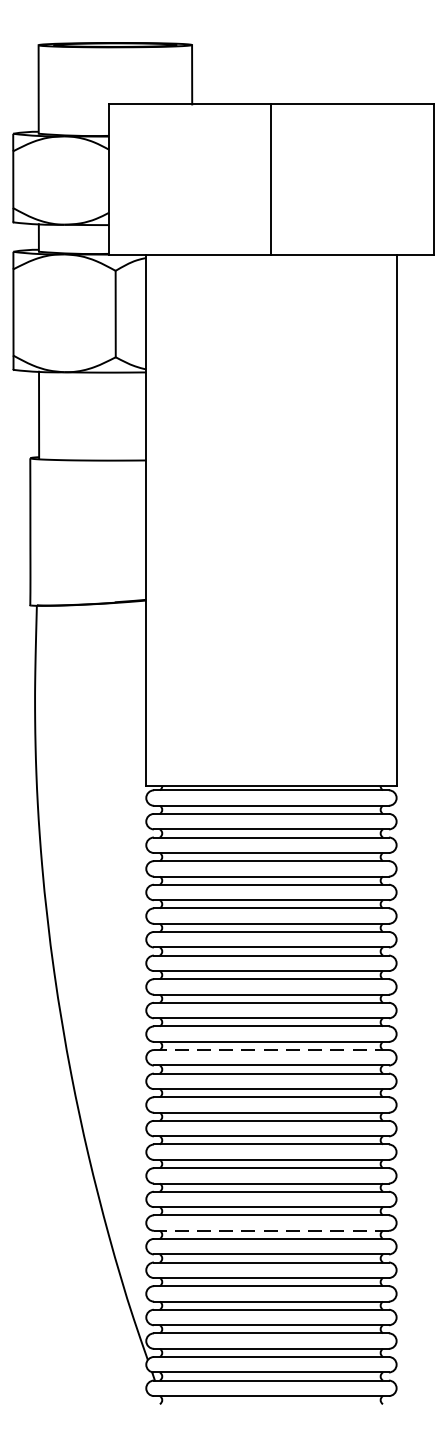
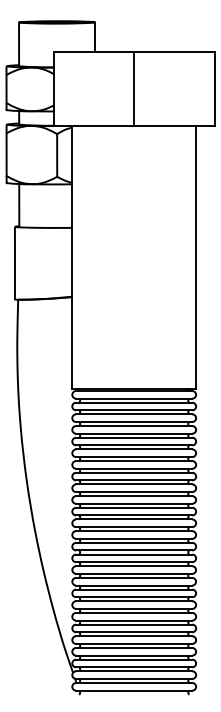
line: (269, 1050) -> (133, 519), dashed -> solid
line: (269, 1229) -> (133, 608), dashed -> solid

